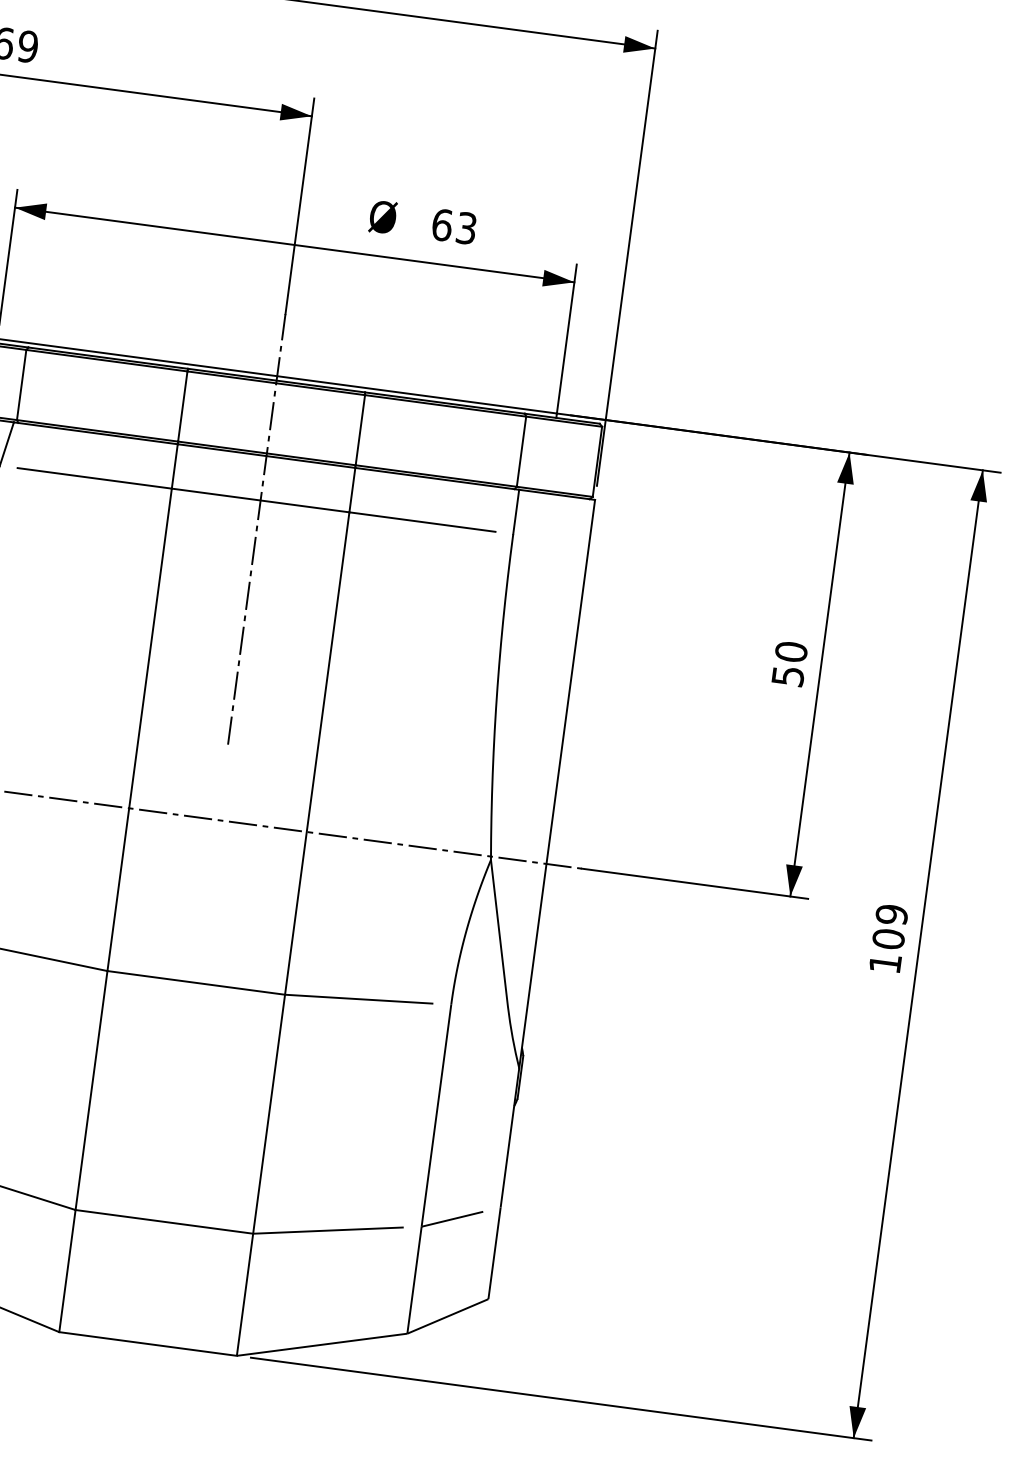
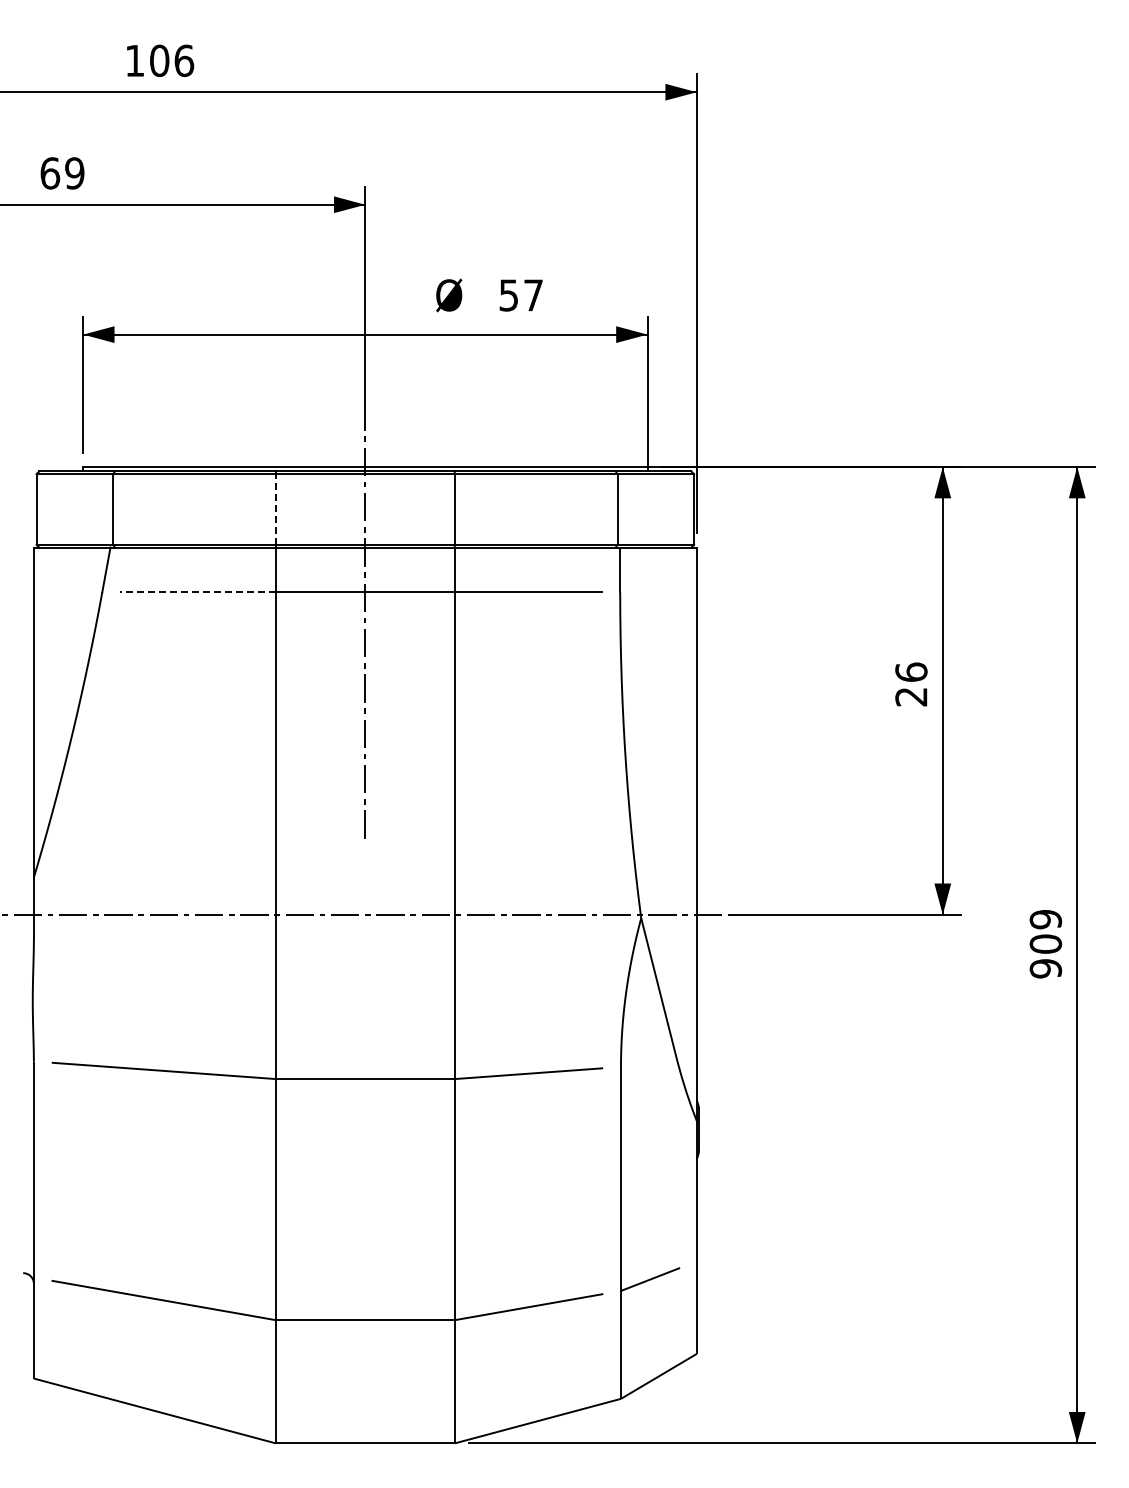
text: (453, 226) -> (520, 295), 63 -> 57
line: (182, 406) -> (275, 509), solid -> dashed
line: (94, 478) -> (197, 592), solid -> dashed
text: (789, 664) -> (911, 684), 50 -> 26
text: (885, 963) -> (1045, 968), 109 -> 909

